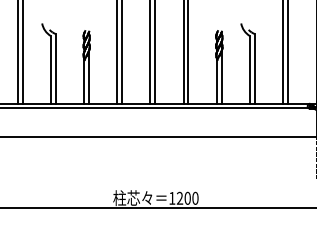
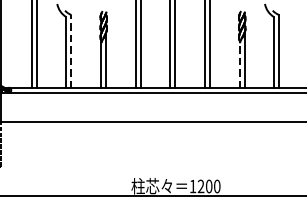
line: (55, 68) -> (71, 50), solid -> dashed
line: (216, 81) -> (239, 64), solid -> dashed

